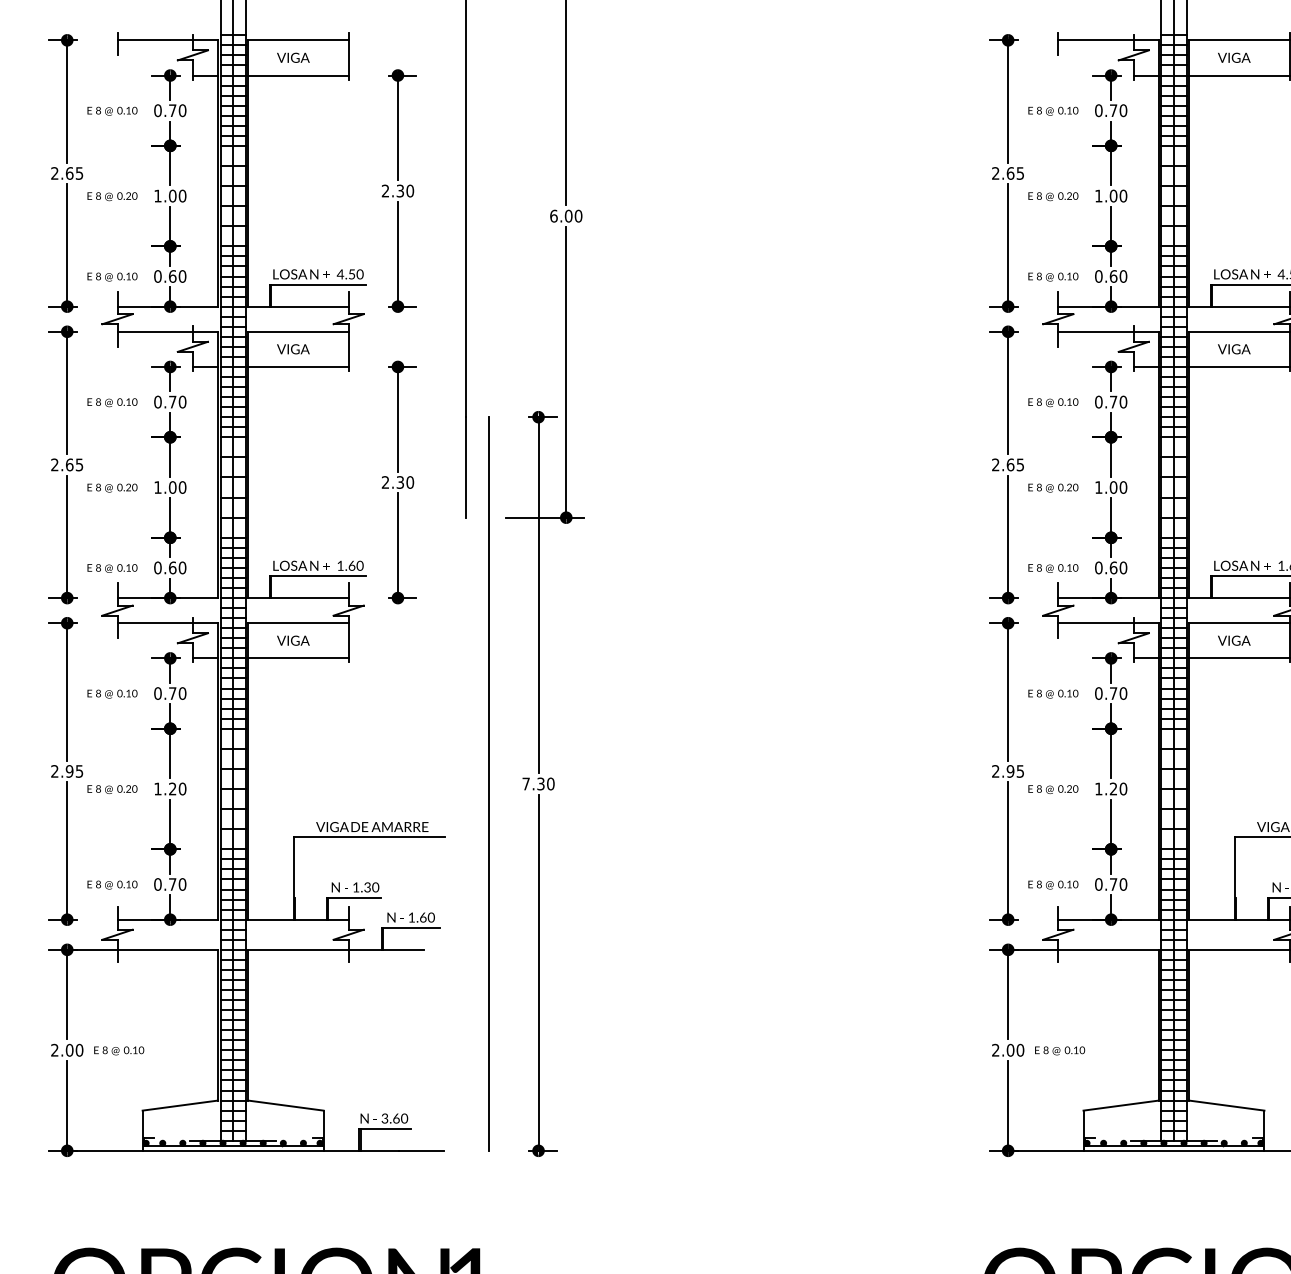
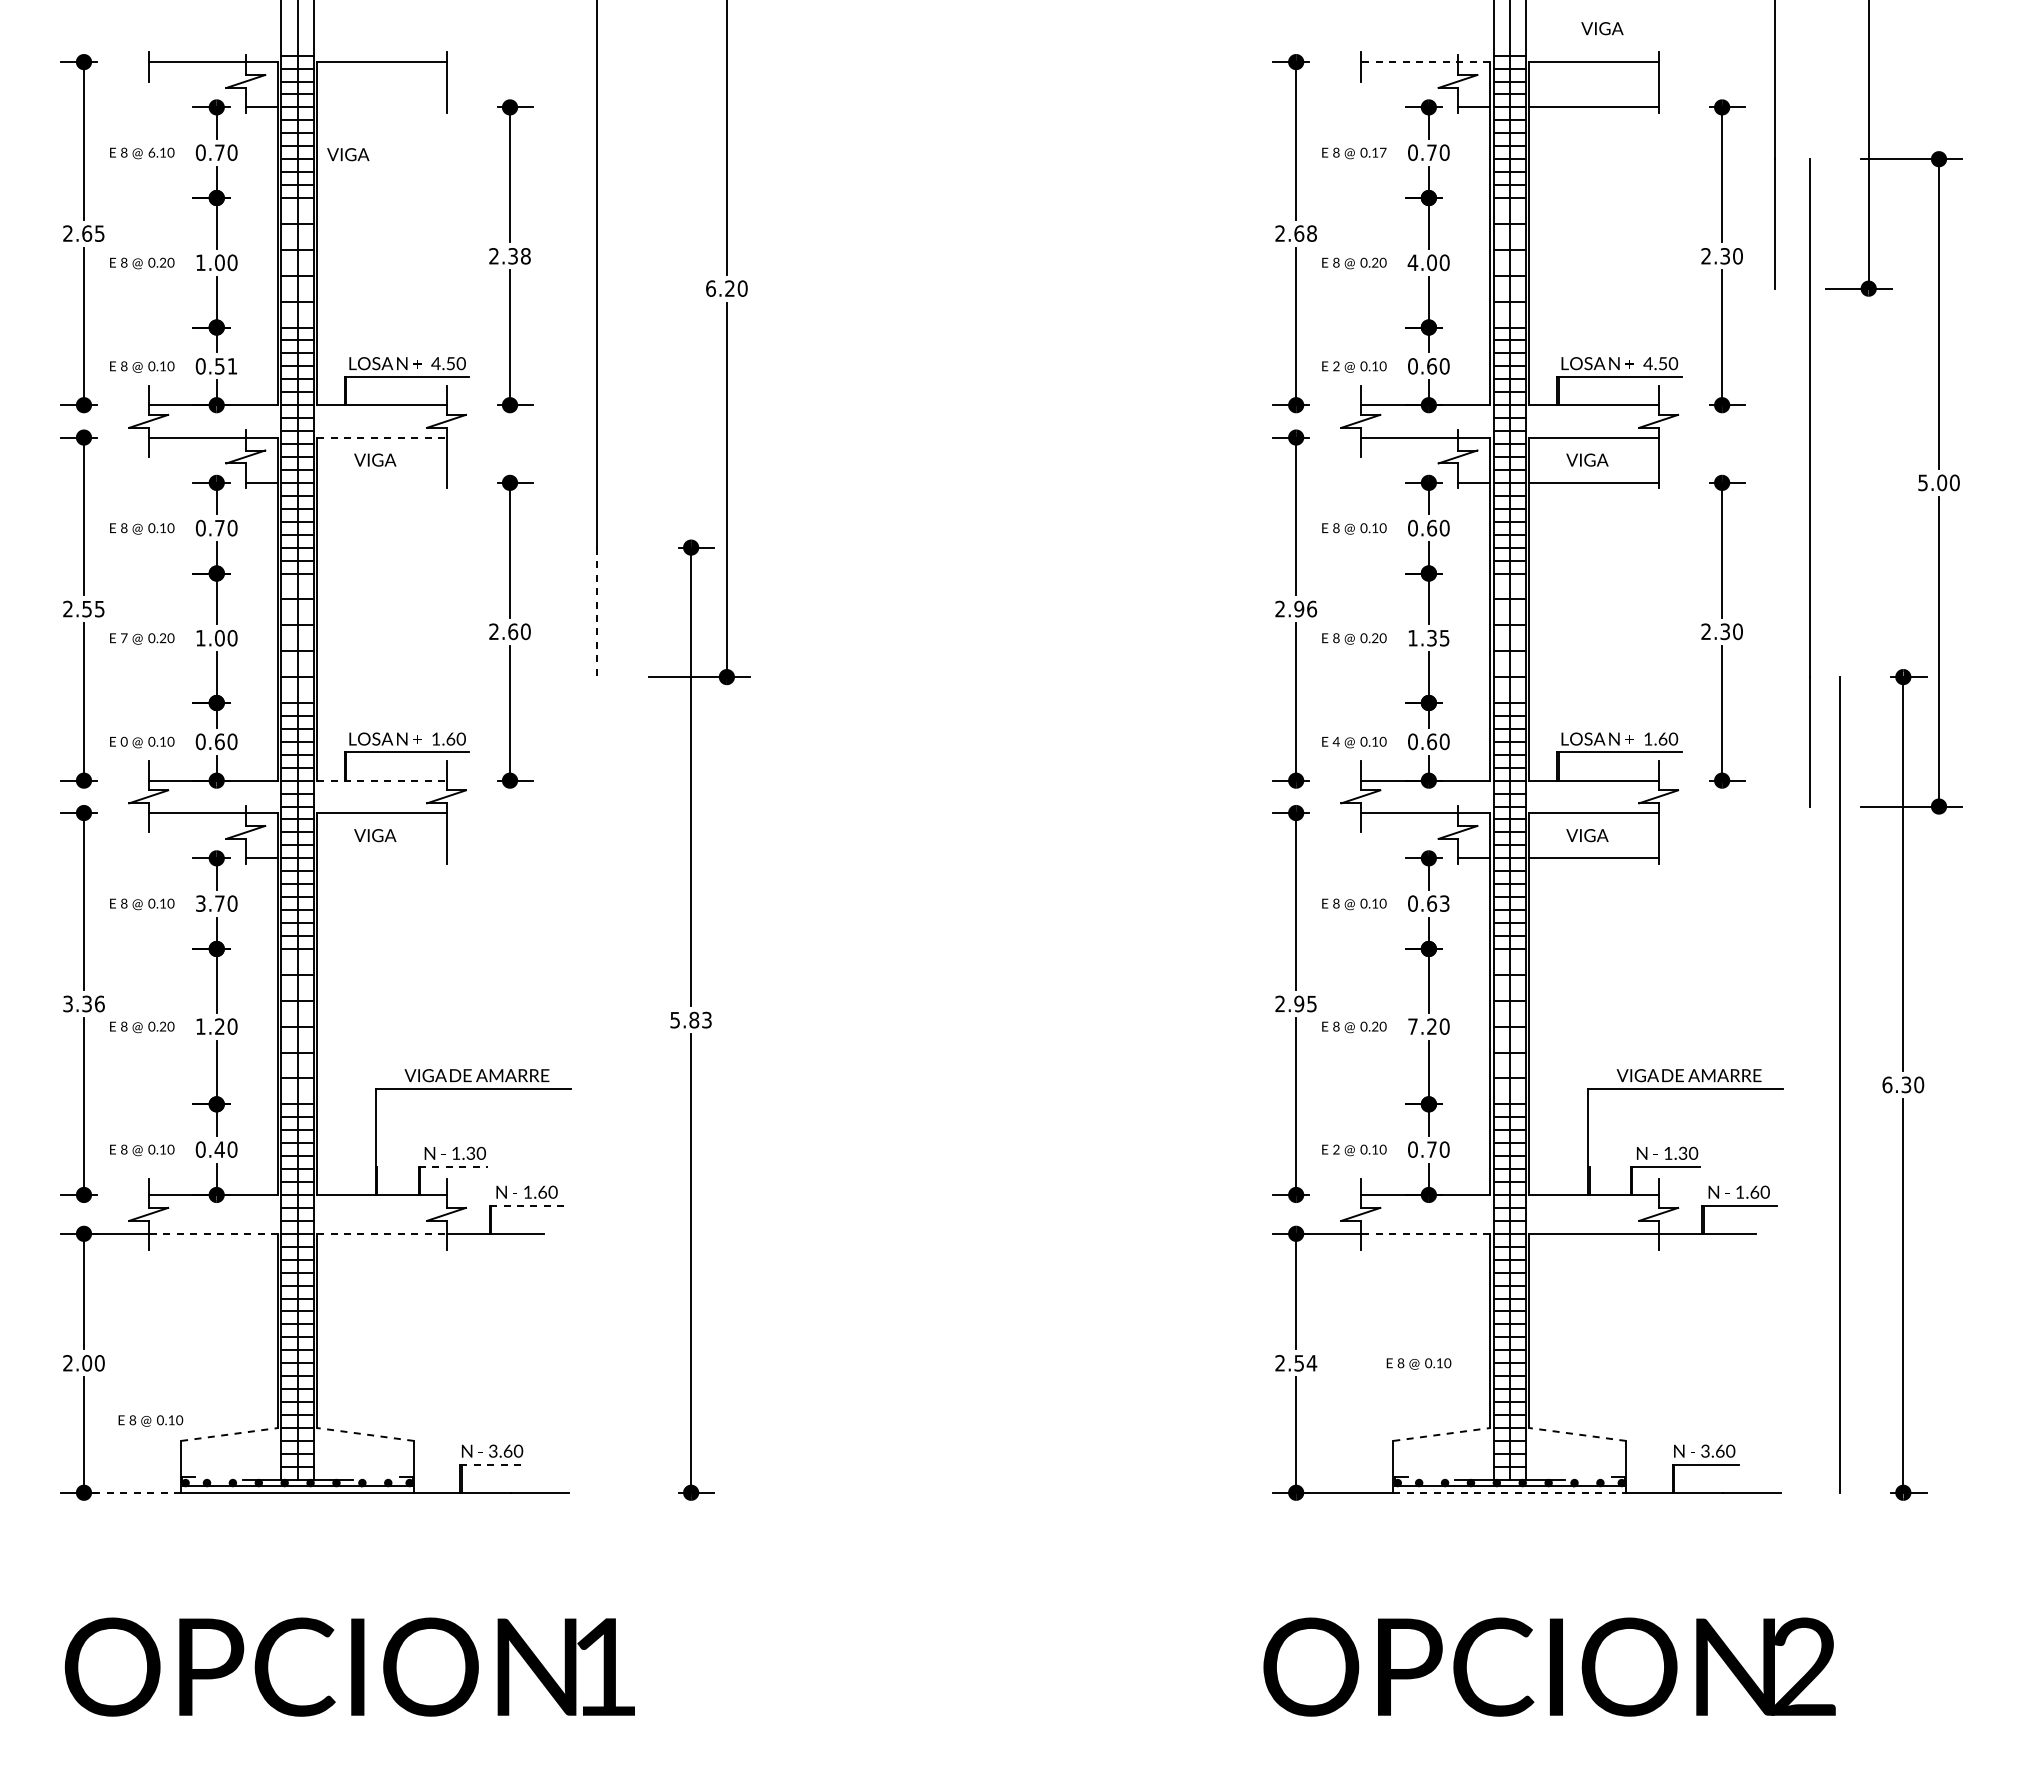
line: (1108, 40) -> (1425, 62), solid -> dashed
text: (293, 57) -> (348, 154), moved
text: (1234, 57) -> (1602, 28), moved
line: (298, 75) -> (381, 107), removed
text: (119, 109) -> (151, 151), 0.10 -> 6.10
text: (1075, 110) -> (1382, 152), 0.10 -> 0.17
text: (1020, 173) -> (1311, 233), 2.65 -> 2.68
text: (409, 191) -> (525, 256), 2.30 -> 2.38
text: (1098, 195) -> (1412, 262), 1.00 -> 4.00
text: (568, 216) -> (729, 288), 6.00 -> 6.20
text: (177, 276) -> (226, 366), 0.60 -> 0.51
text: (1039, 276) -> (1336, 366), 8 -> 2
line: (298, 331) -> (381, 437), solid -> dashed
line: (298, 366) -> (381, 482), removed
text: (1113, 401) -> (1432, 527), 0.70 -> 0.60
text: (69, 464) -> (87, 608), 2.65 -> 2.55
text: (1015, 464) -> (1305, 608), 2.65 -> 2.96
line: (465, 467) -> (597, 612), solid -> dashed
text: (400, 482) -> (513, 631), 2.30 -> 2.60
text: (98, 487) -> (124, 638), 8 -> 7
text: (1118, 487) -> (1438, 638), 1.00 -> 1.35
text: (97, 567) -> (123, 741), 8 -> 0
text: (1038, 567) -> (1335, 741), 8 -> 4
line: (298, 597) -> (381, 780), solid -> dashed
line: (298, 658) -> (381, 858), removed
text: (157, 693) -> (200, 903), 0.70 -> 3.70
text: (1118, 693) -> (1438, 903), 0.70 -> 0.63
text: (66, 771) -> (83, 1003), 2.95 -> 3.36
line: (489, 783) -> (627, 1019), removed
text: (538, 783) -> (690, 1019), 7.30 -> 5.83
text: (1098, 788) -> (1412, 1026), 1.20 -> 7.20
text: (172, 884) -> (219, 1149), 0.70 -> 0.40
text: (1039, 884) -> (1336, 1149), 8 -> 2
line: (354, 897) -> (453, 1166), solid -> dashed
line: (411, 927) -> (527, 1205), solid -> dashed
line: (167, 949) -> (213, 1233), solid -> dashed
line: (298, 949) -> (381, 1233), solid -> dashed
line: (1108, 949) -> (1425, 1233), solid -> dashed
text: (118, 1050) -> (150, 1420), moved
text: (1015, 1050) -> (1305, 1363), 2.00 -> 2.54
text: (1059, 1050) -> (1418, 1363), moved
line: (180, 1105) -> (229, 1434), solid -> dashed
line: (285, 1105) -> (365, 1434), solid -> dashed
line: (1120, 1105) -> (1441, 1434), solid -> dashed
line: (1226, 1105) -> (1577, 1434), solid -> dashed
line: (385, 1128) -> (494, 1464), solid -> dashed
line: (104, 1150) -> (132, 1492), solid -> dashed
line: (1173, 1150) -> (1509, 1492), solid -> dashed

